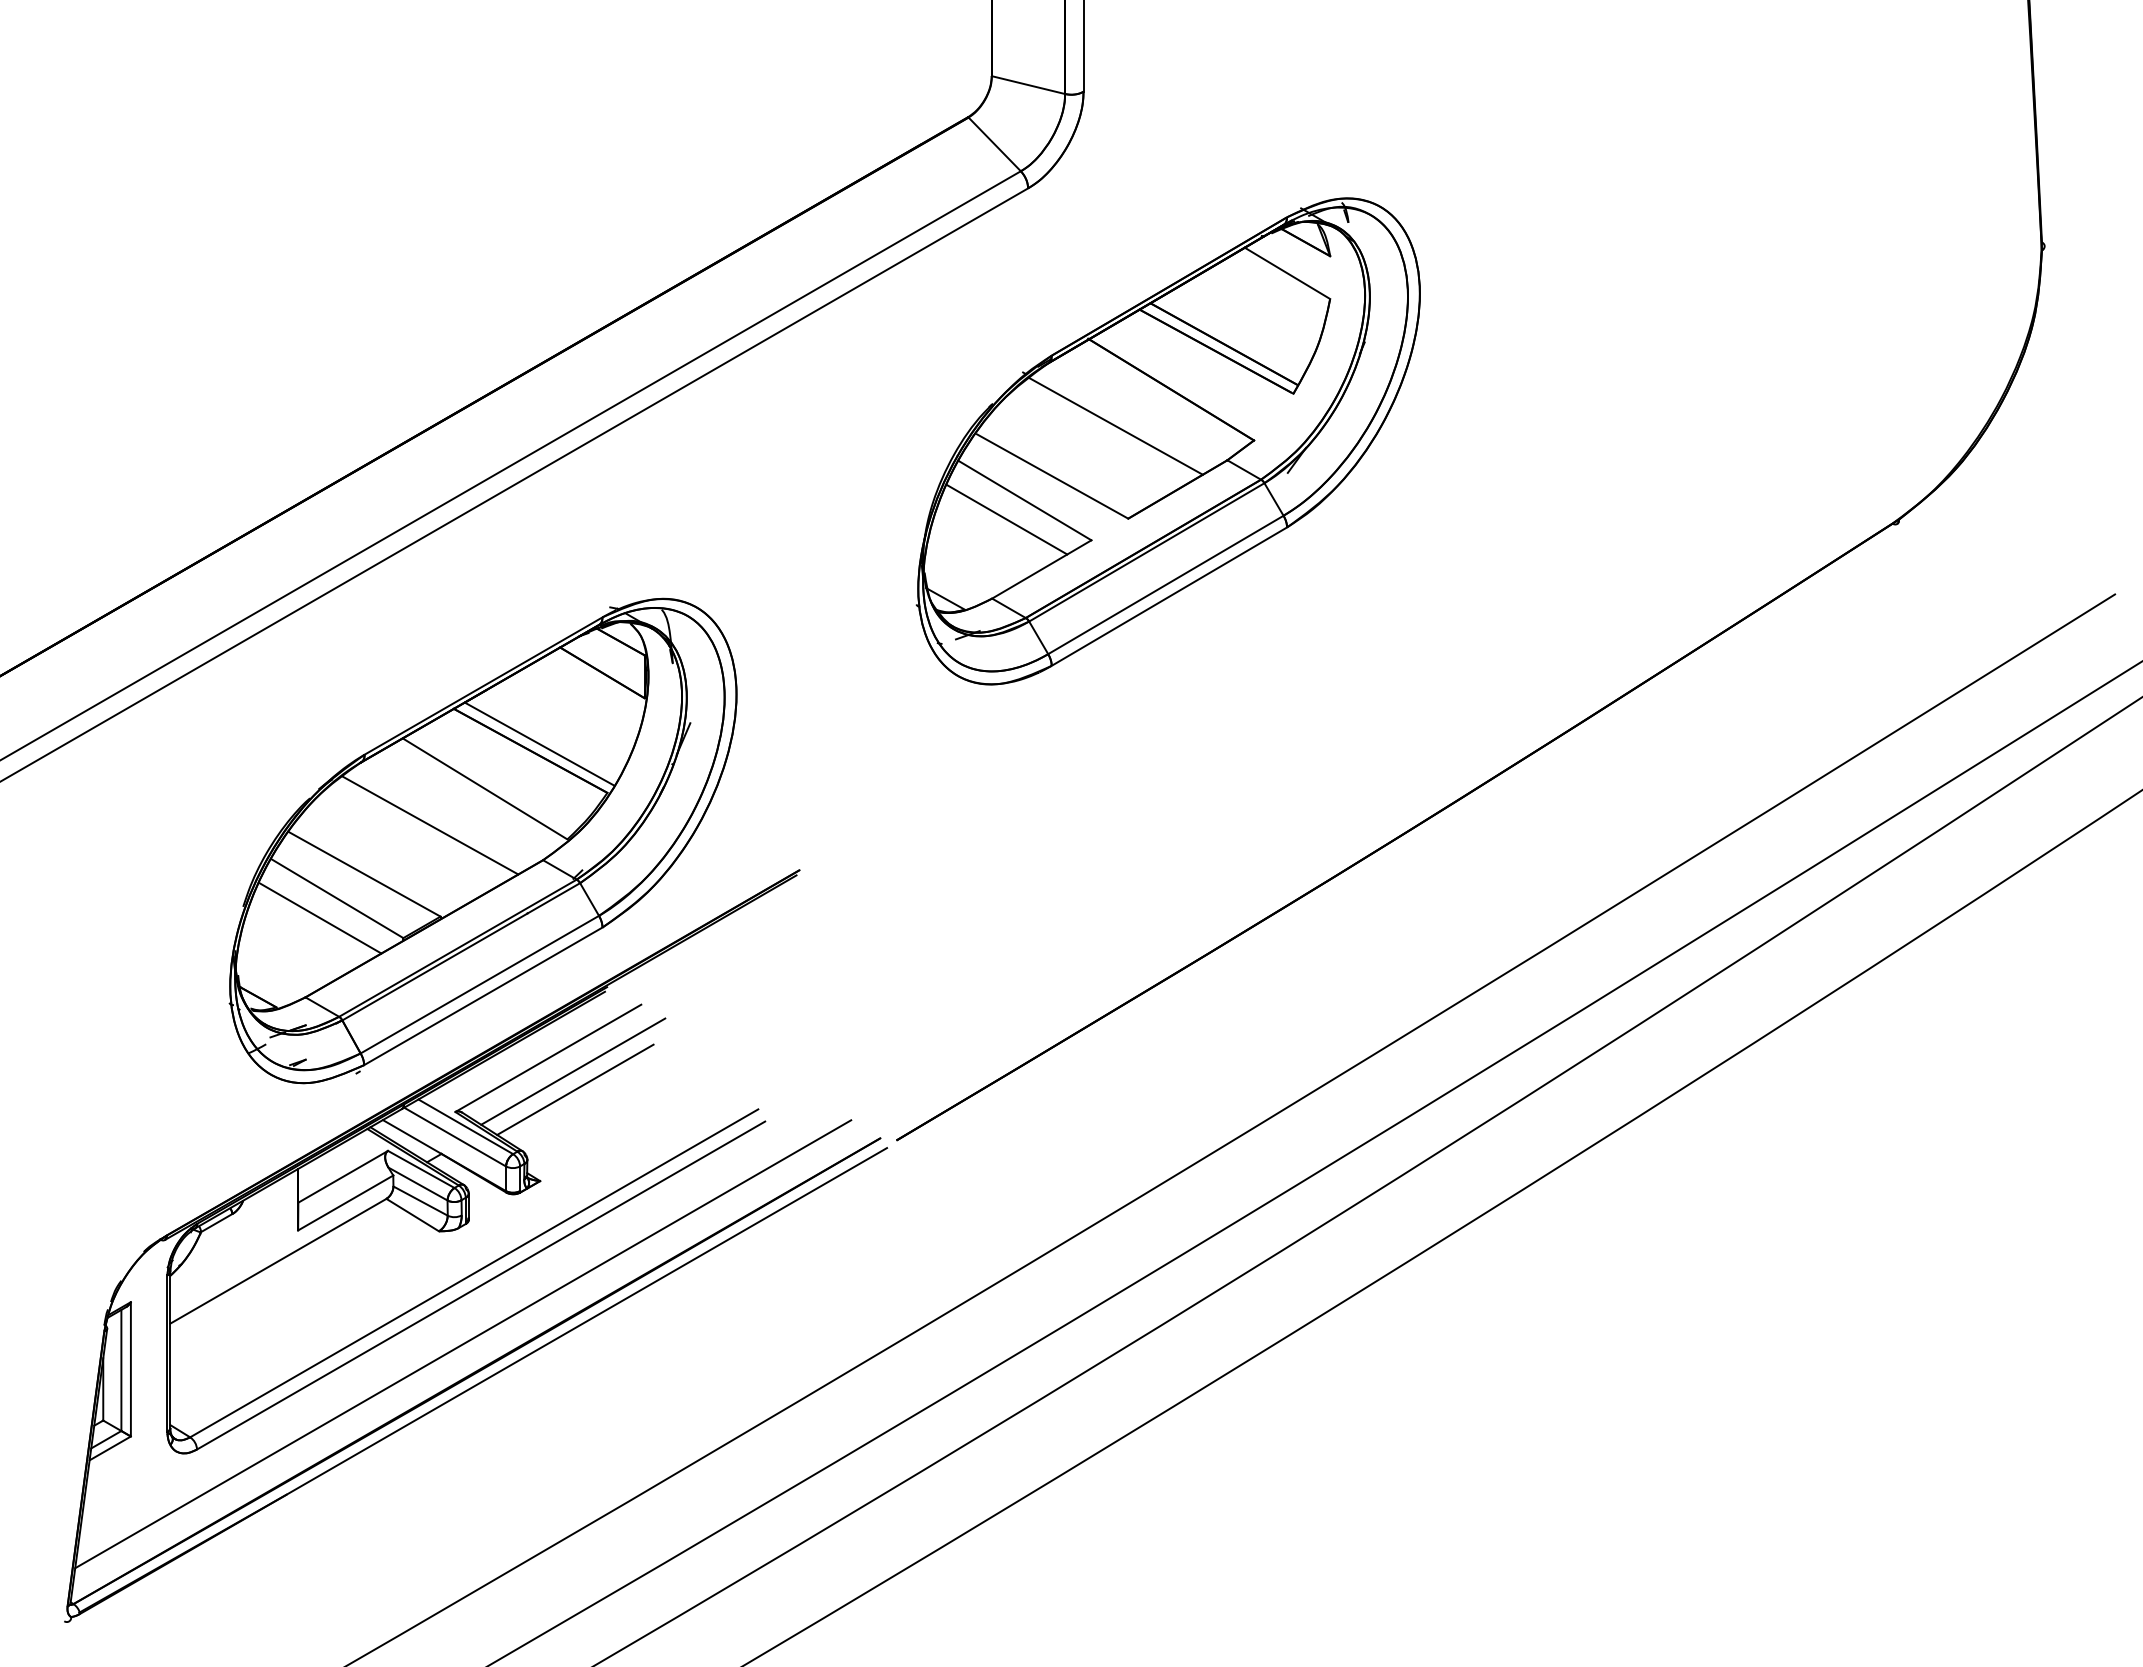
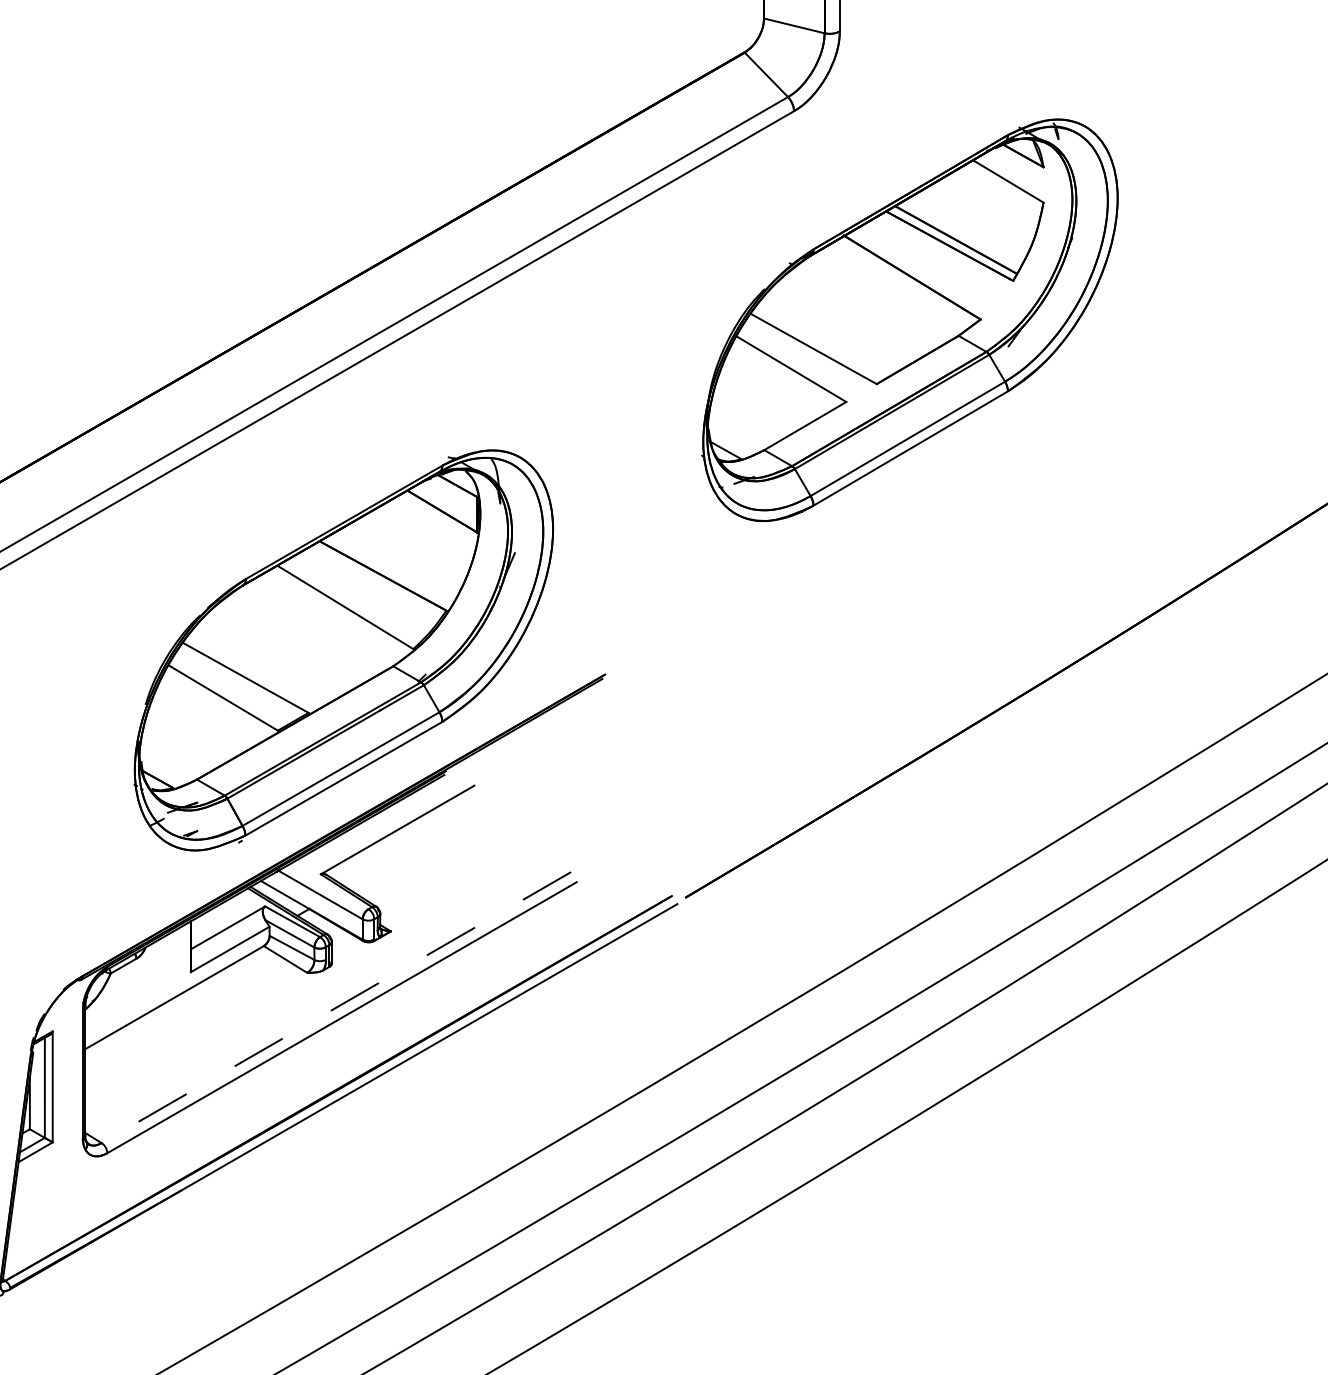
line: (1115, 426) -> (866, 307), removed
line: (1007, 519) -> (776, 384), removed
line: (539, 743) -> (390, 569), removed
line: (430, 825) -> (300, 637), removed
line: (320, 918) -> (209, 714), removed
line: (573, 1071) -> (418, 840), removed
line: (575, 1089) -> (420, 855), removed
line: (465, 1126) -> (329, 886), removed
line: (474, 1273) -> (336, 1007), solid -> dashed
line: (463, 1344) -> (327, 1066), removed

